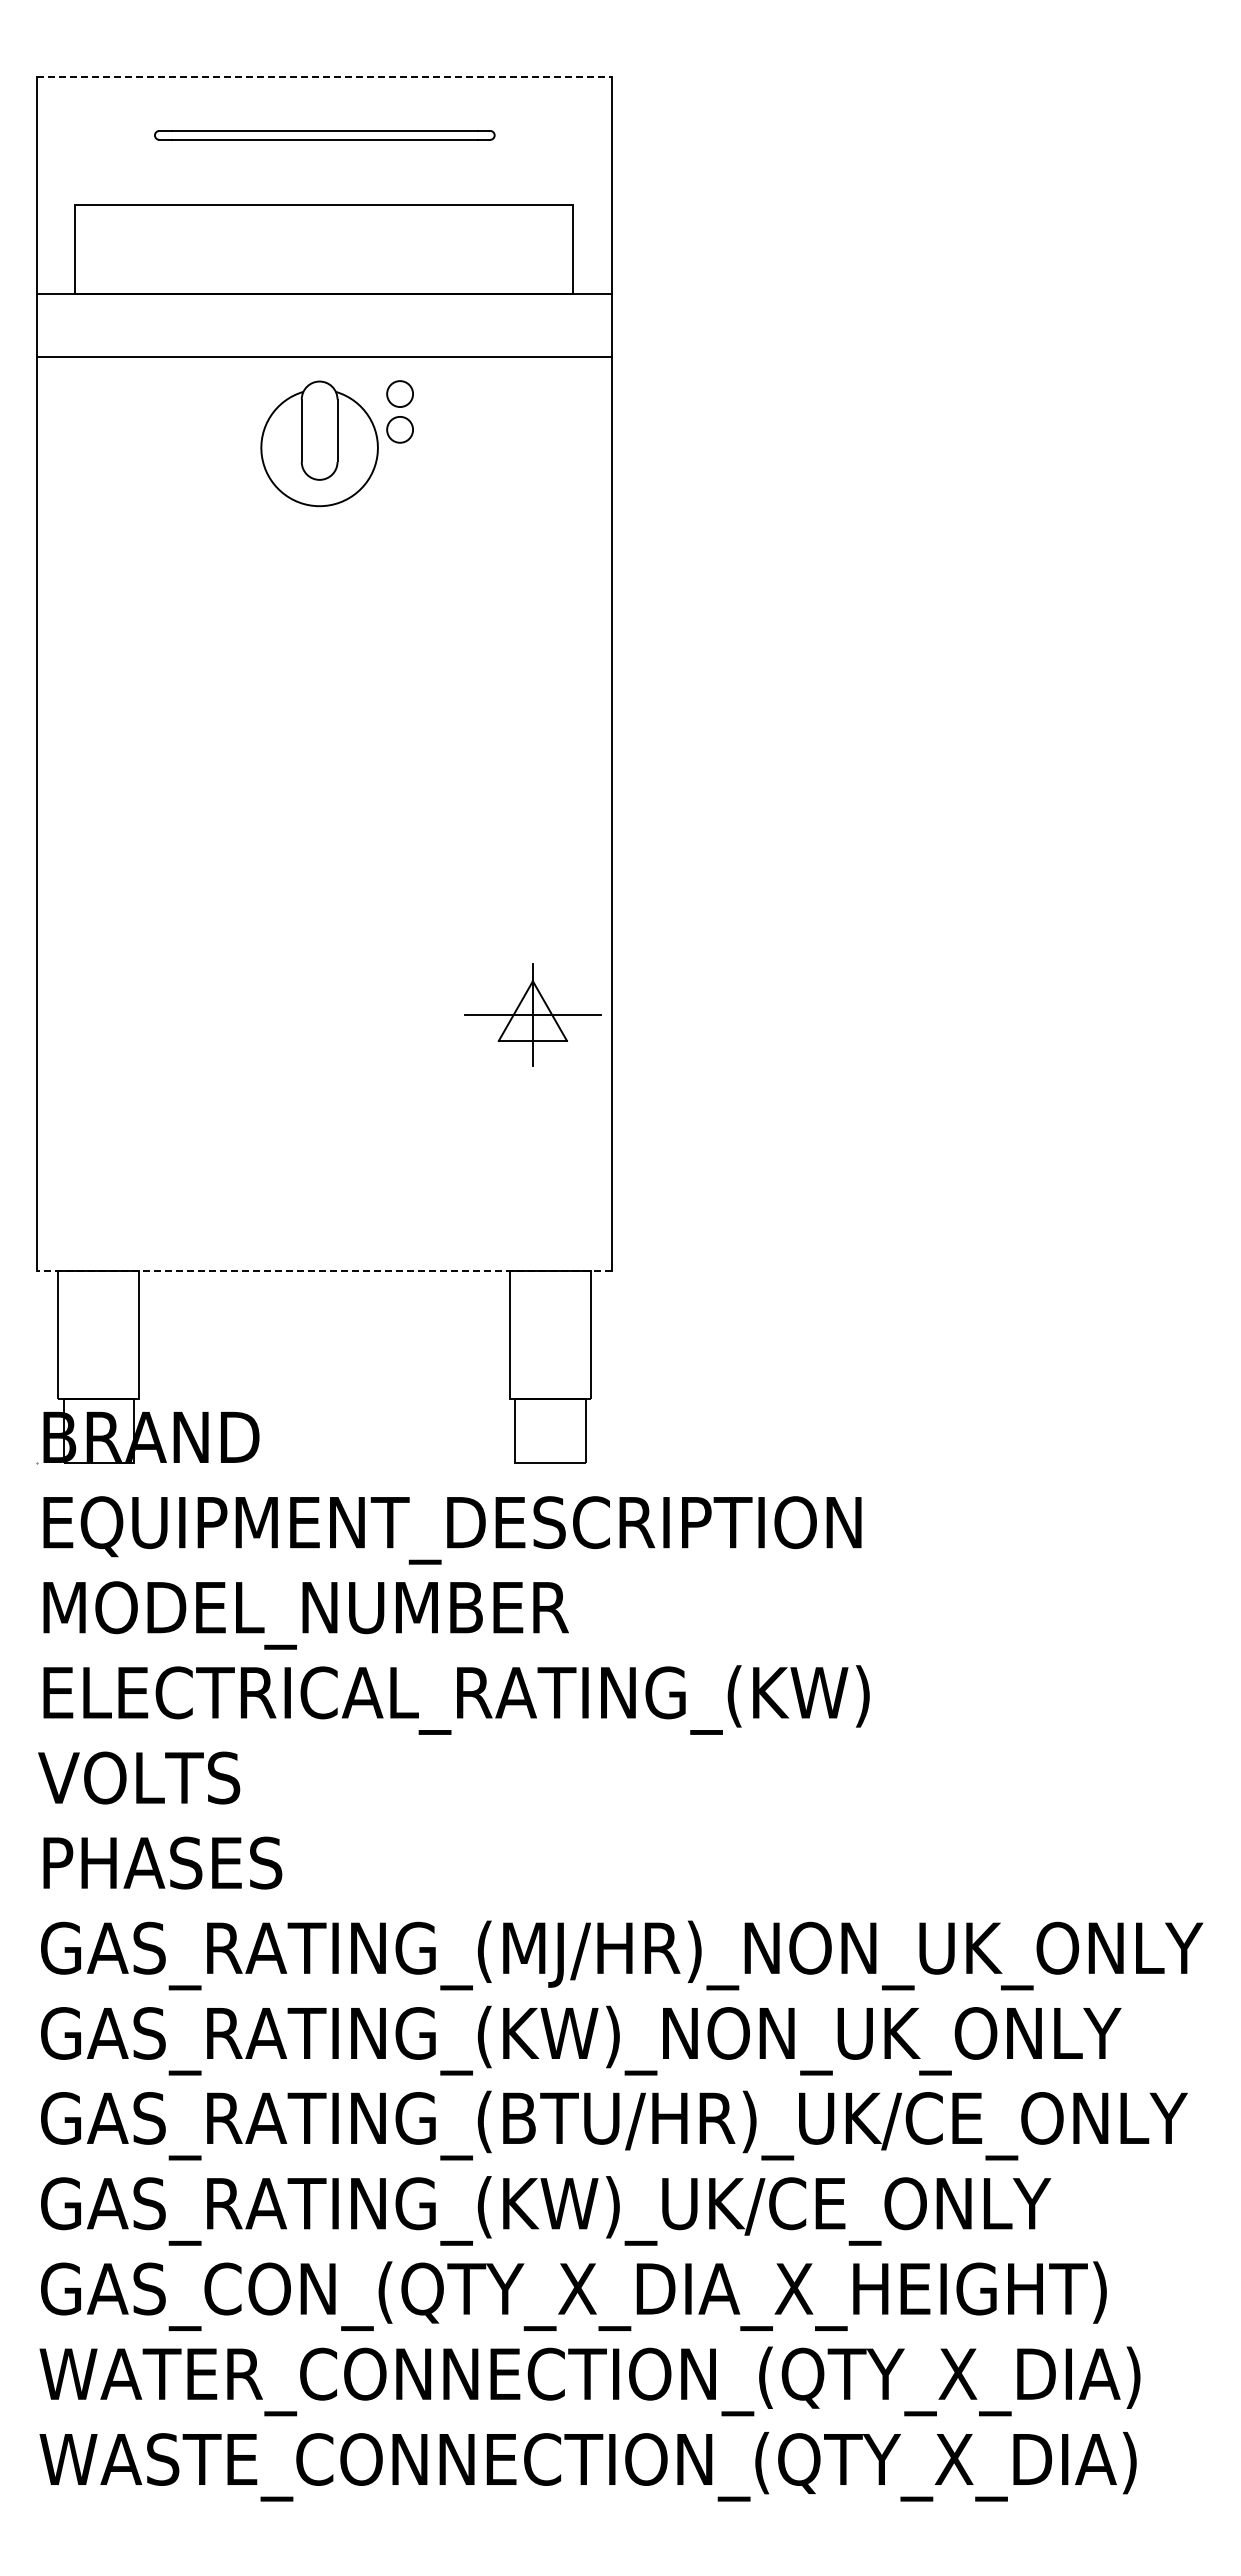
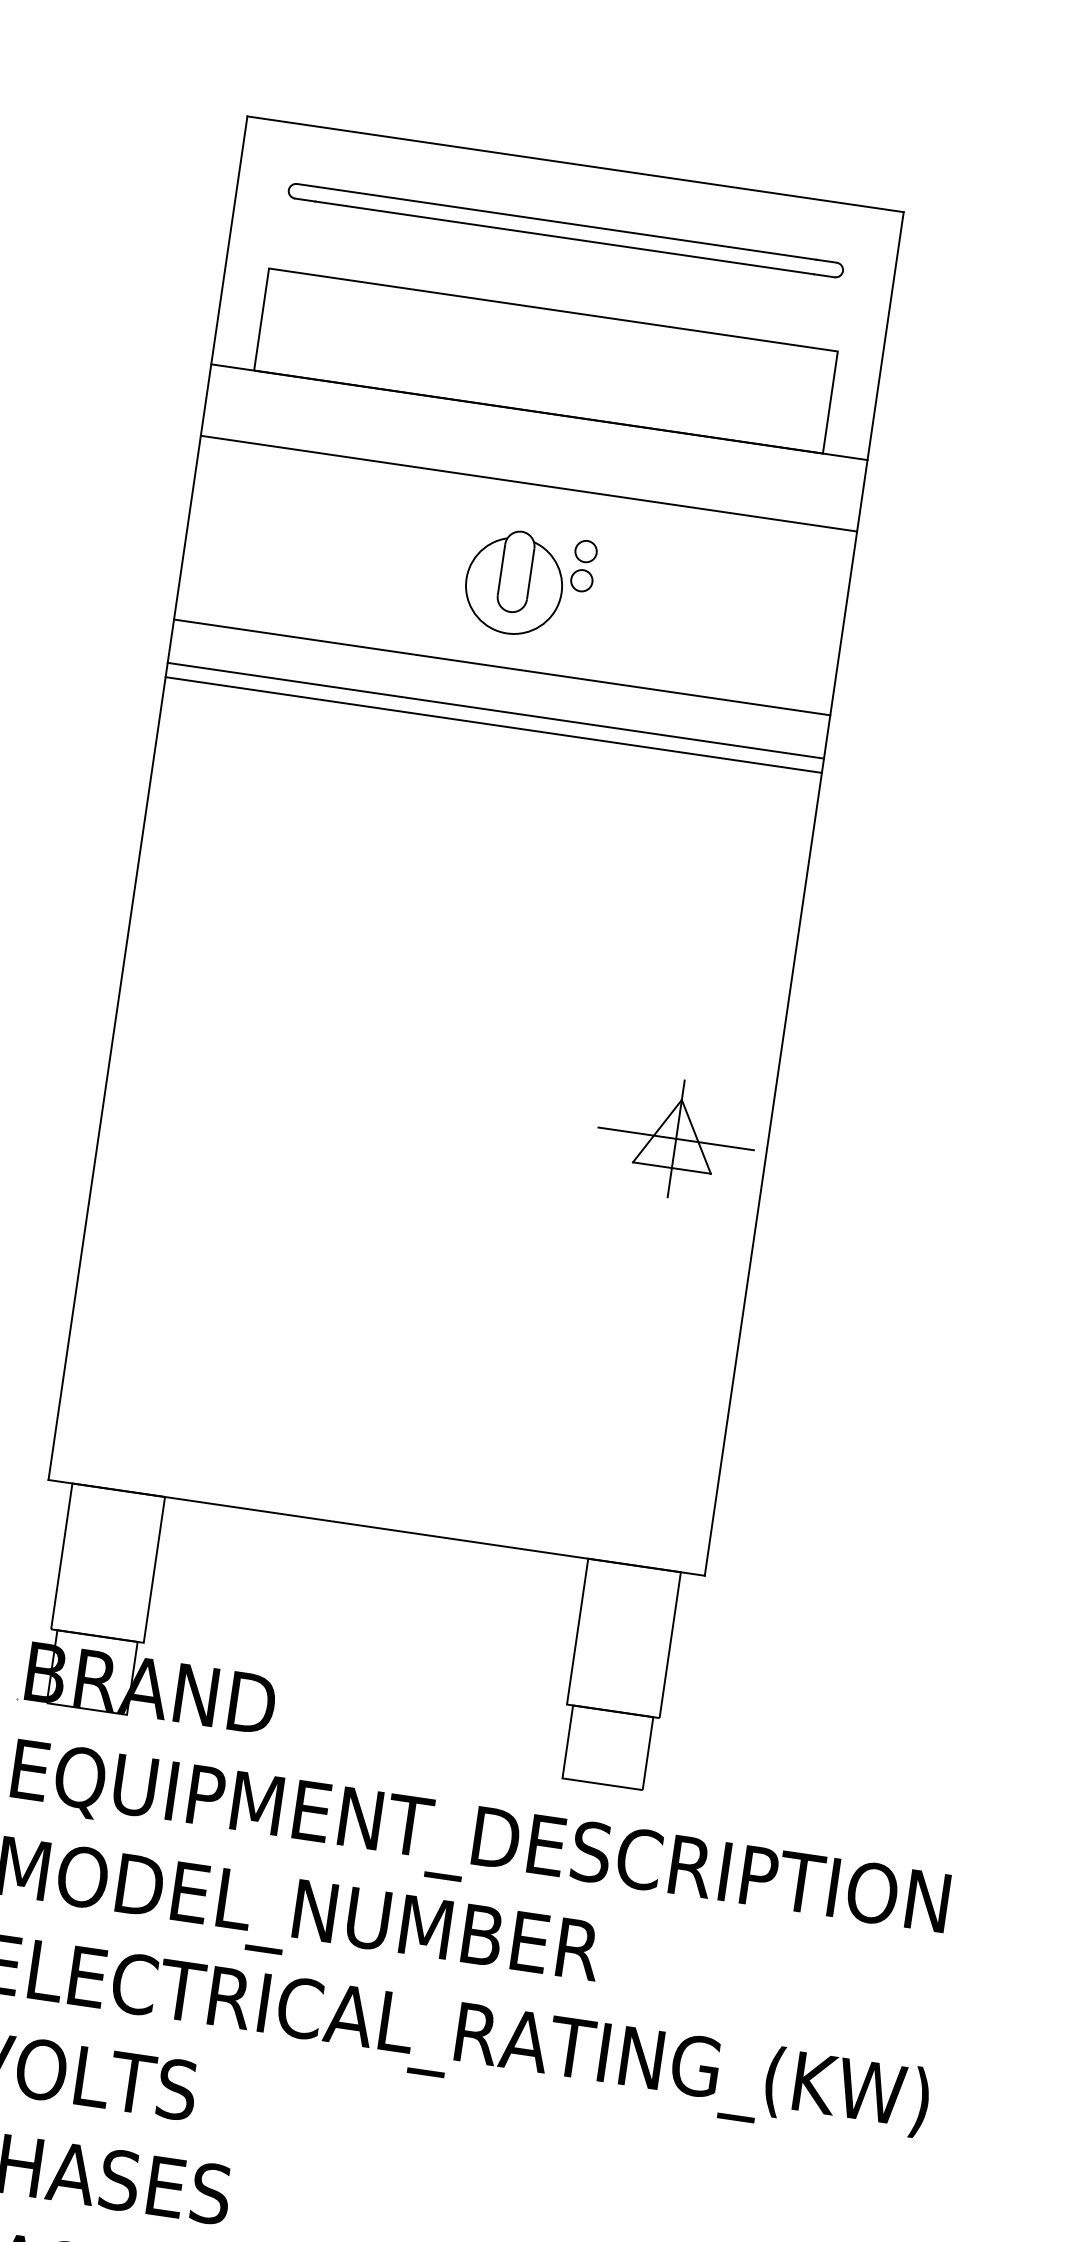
line: (325, 77) -> (576, 164), dashed -> solid
part: (324, 135) -> (565, 230), size x1.43
part: (337, 442) -> (529, 583), size x0.71
line: (324, 517) -> (501, 666), added
line: (324, 555) -> (495, 710), added
line: (324, 568) -> (493, 725), added
part: (532, 1014) -> (675, 1137), moved
line: (324, 1271) -> (376, 1527), dashed -> solid

